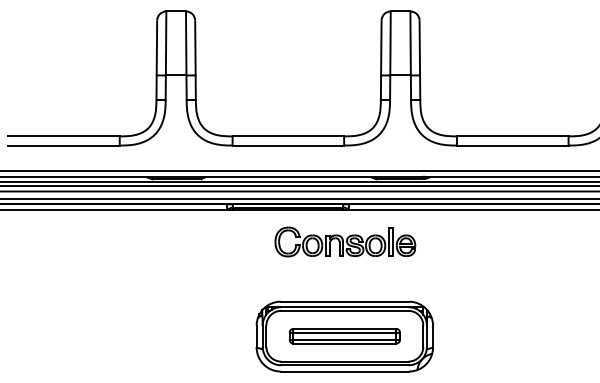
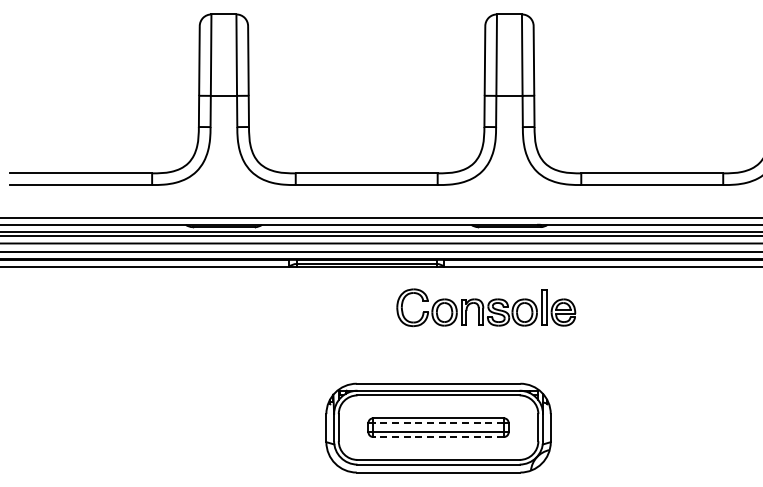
part: (345, 241) -> (486, 307), moved
line: (344, 332) -> (438, 423), solid -> dashed
line: (344, 343) -> (438, 437), solid -> dashed

